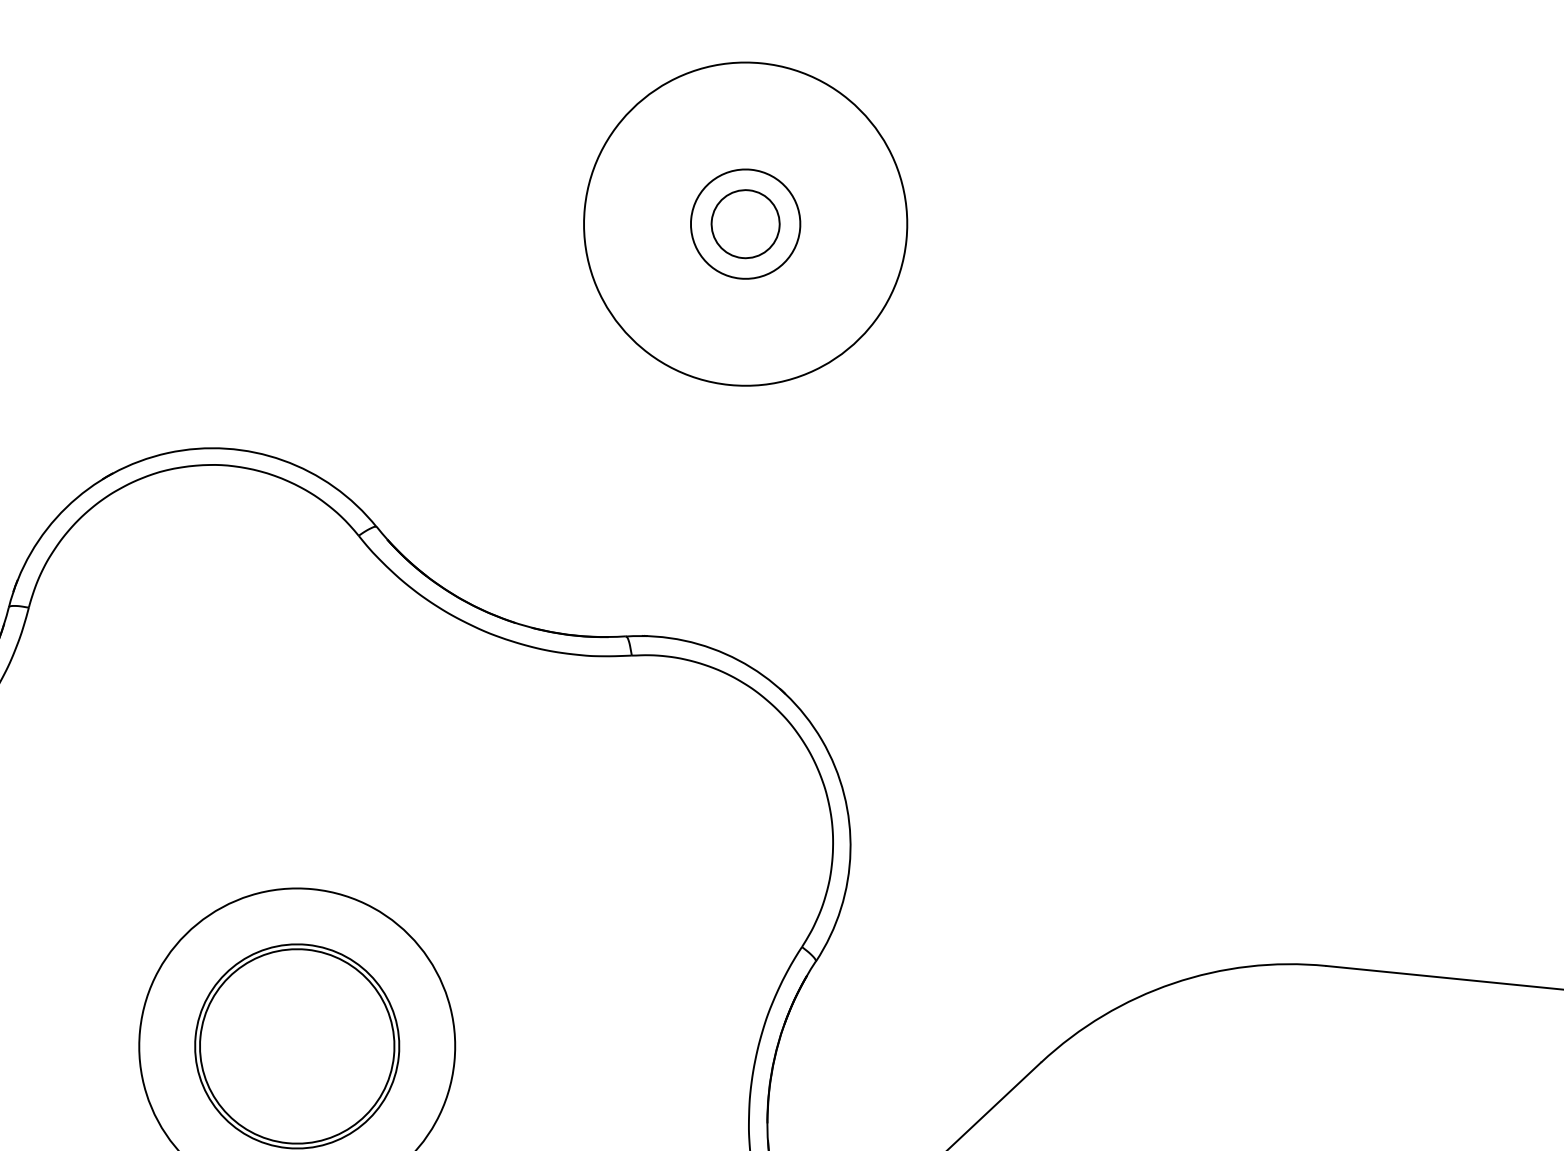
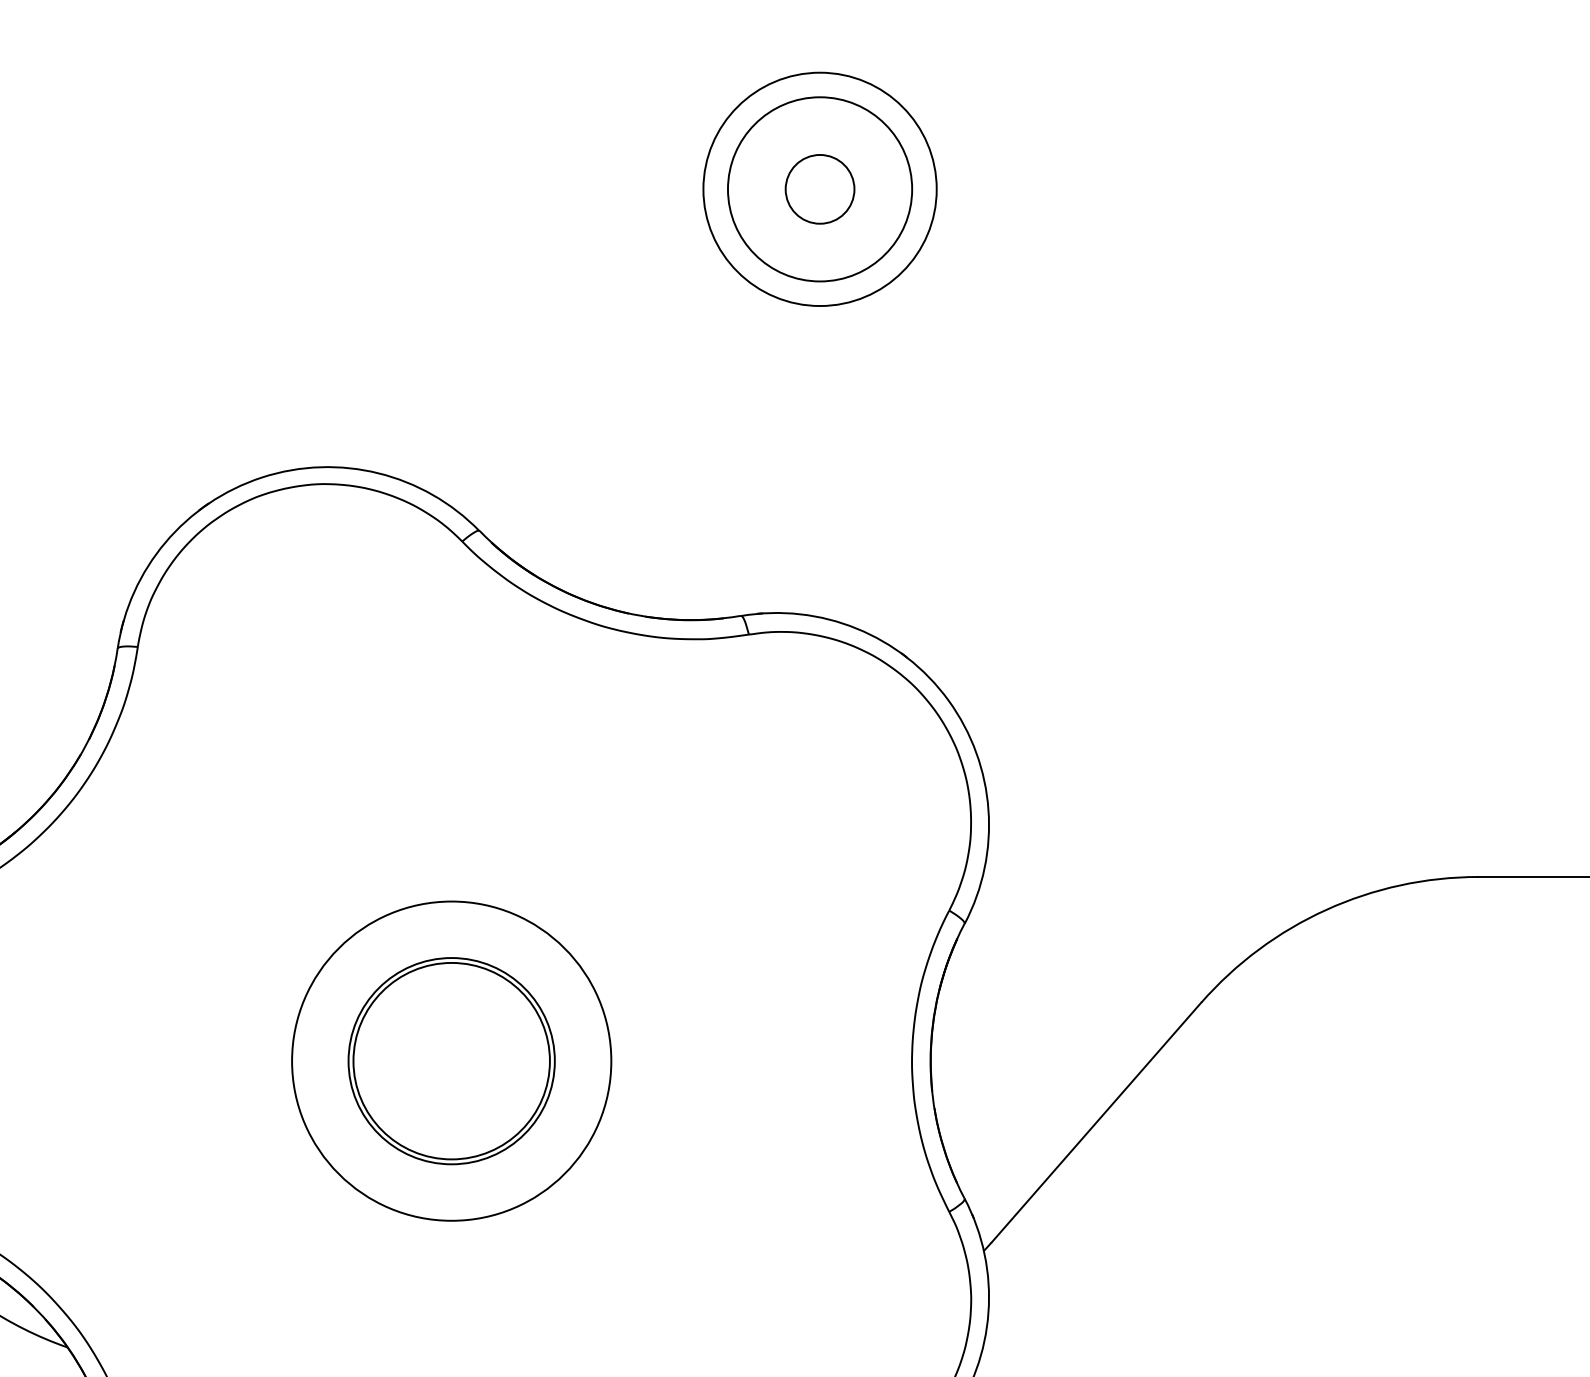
circle: (745, 224) -> (819, 189), size x0.71
circle: (745, 224) -> (819, 189), size x1.67

